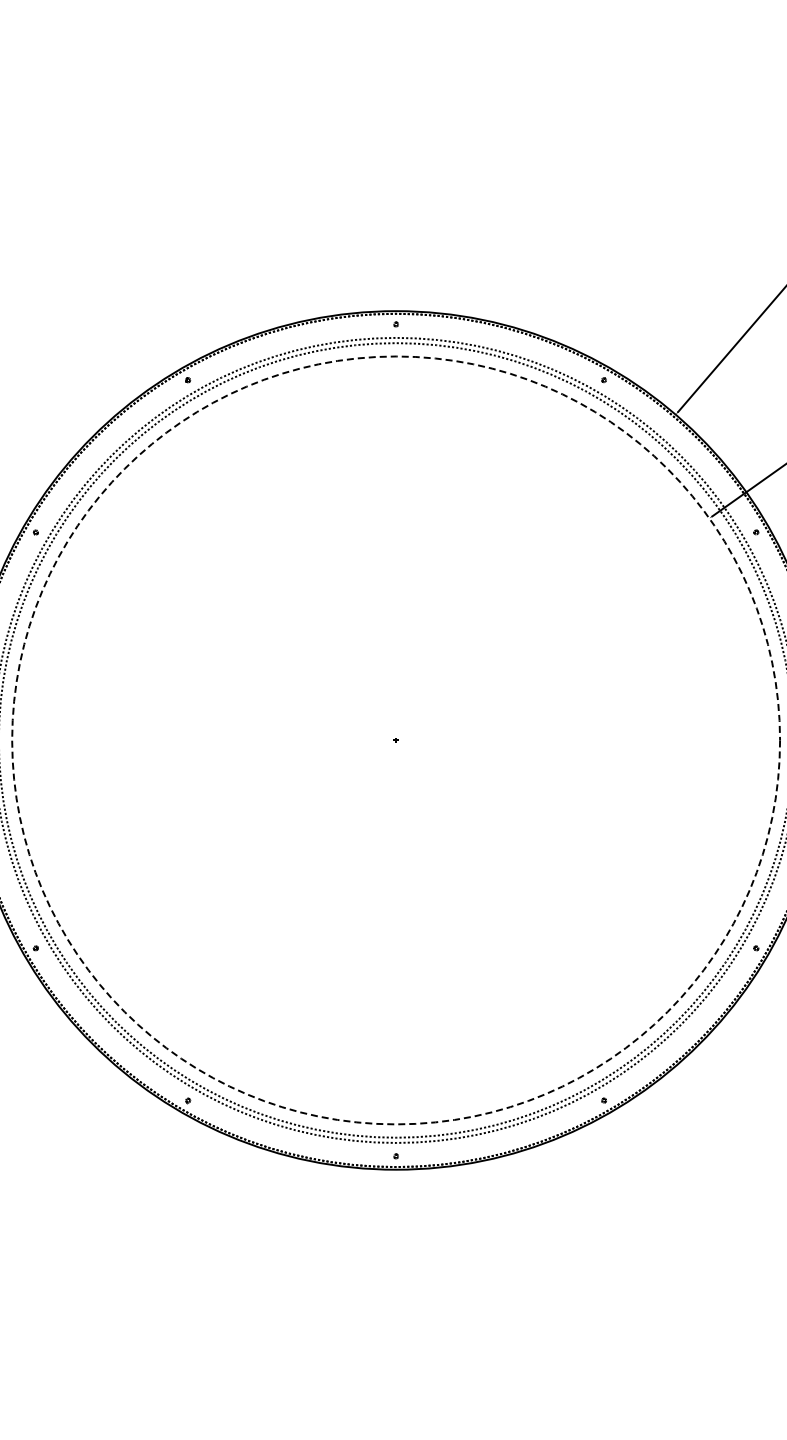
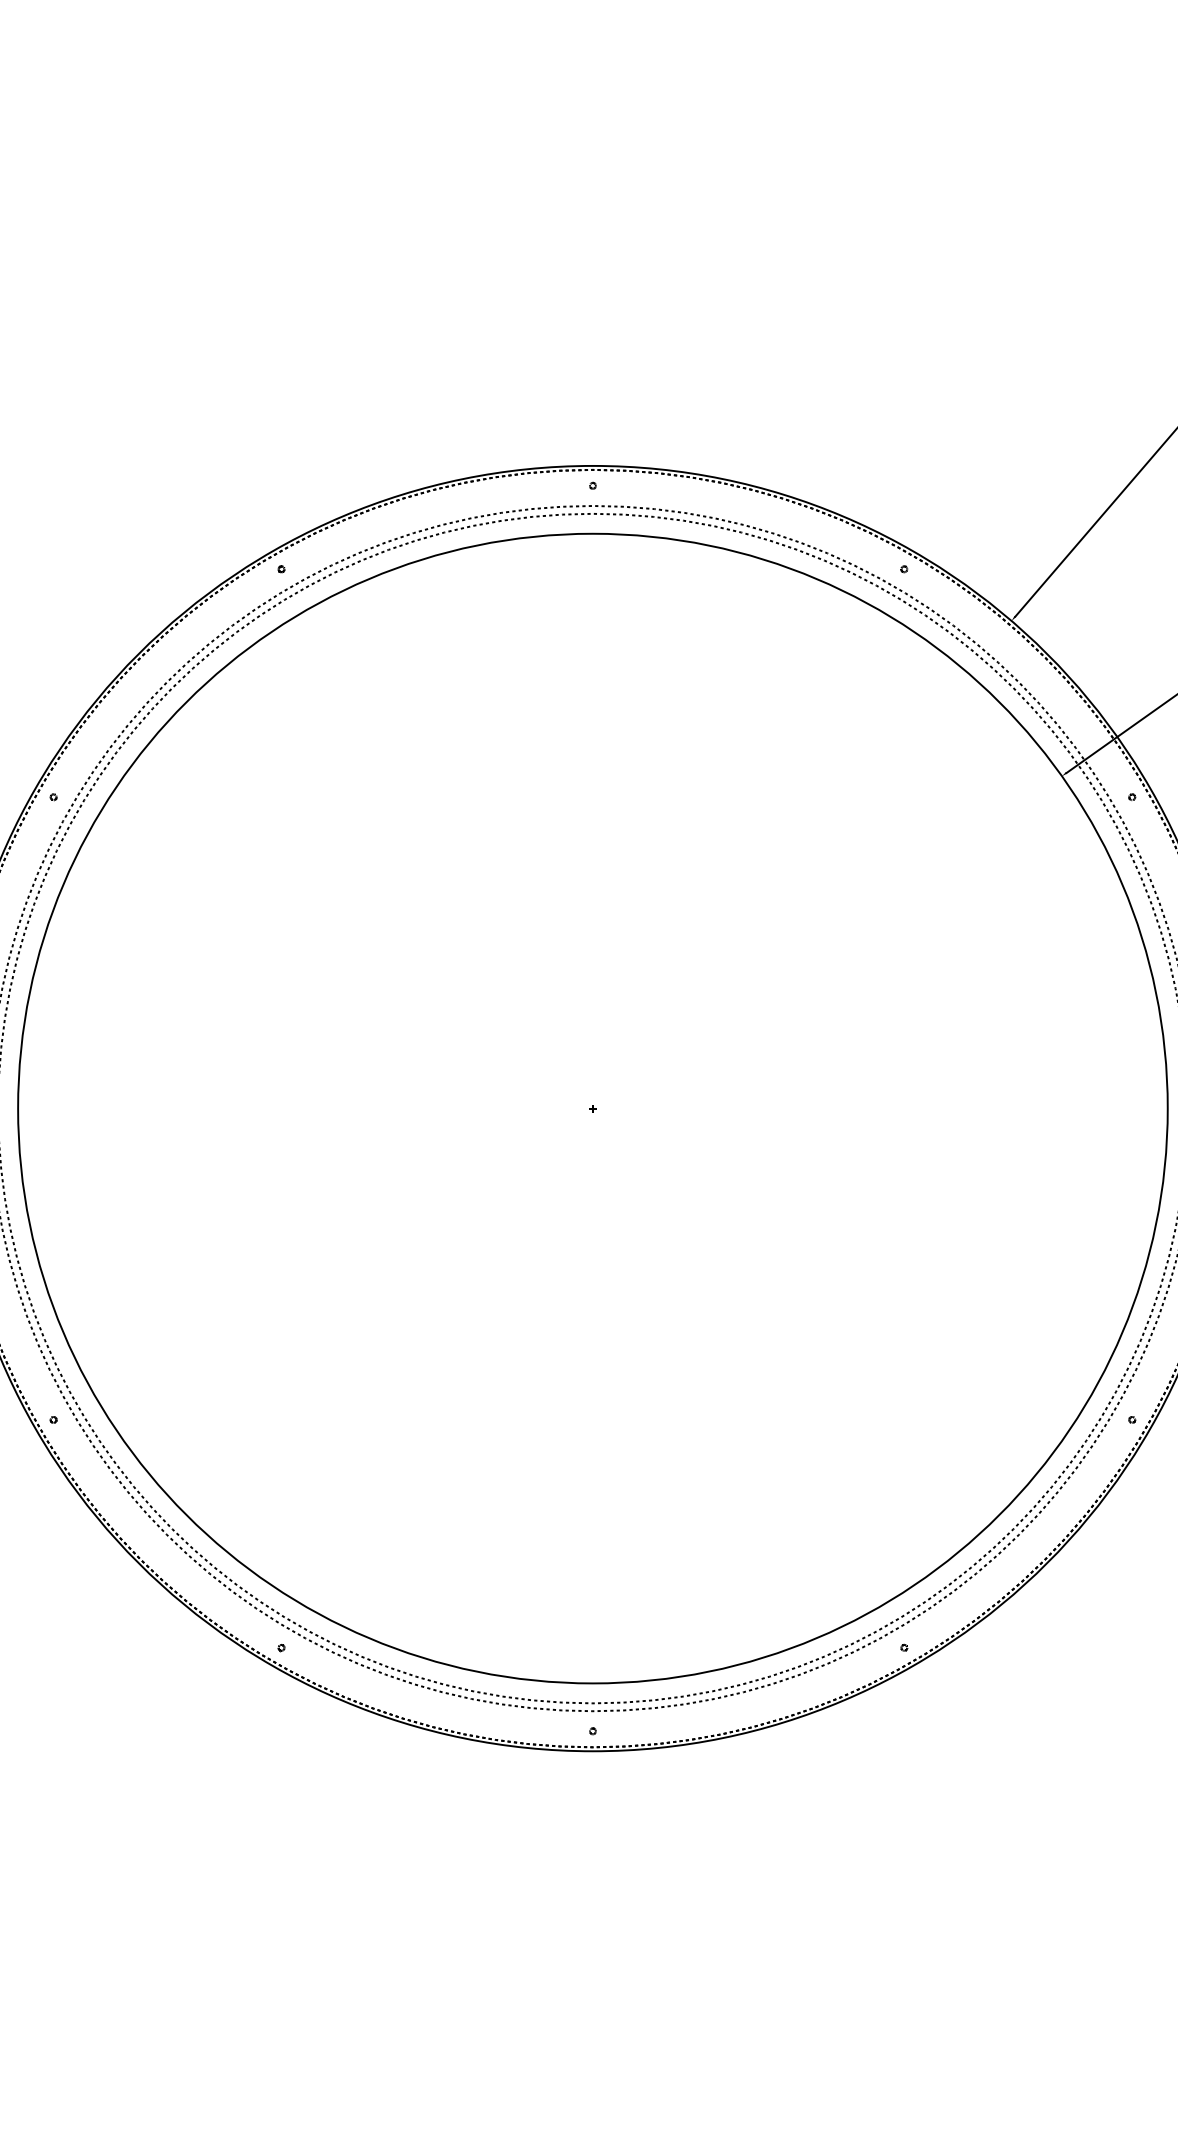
circle: (396, 740) -> (593, 1108), dashed -> solid

